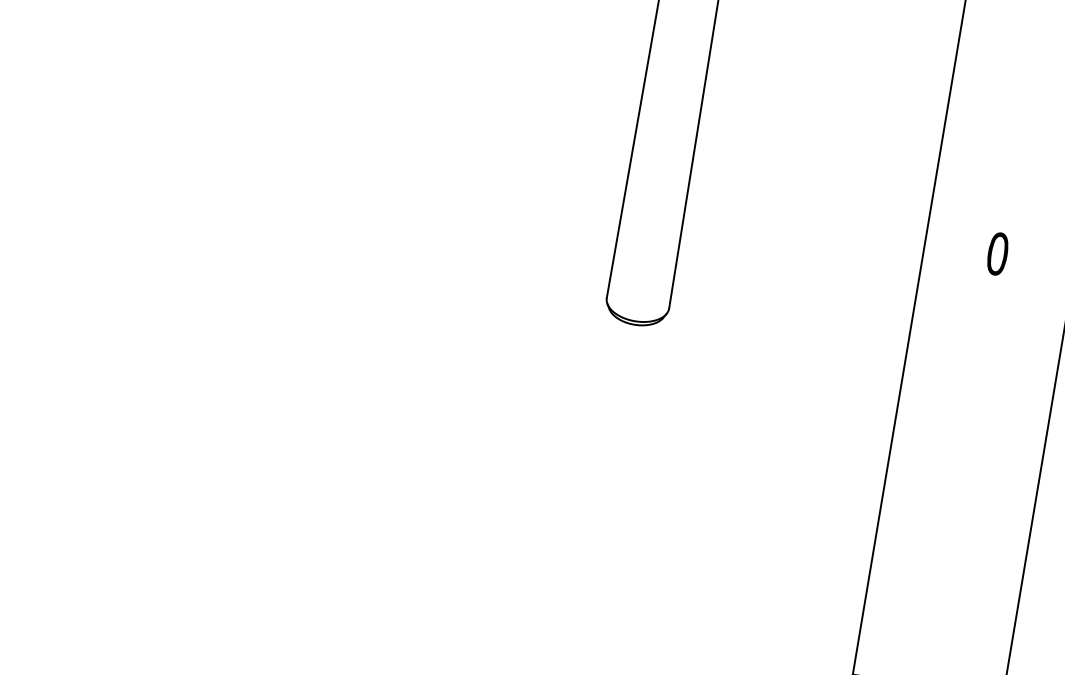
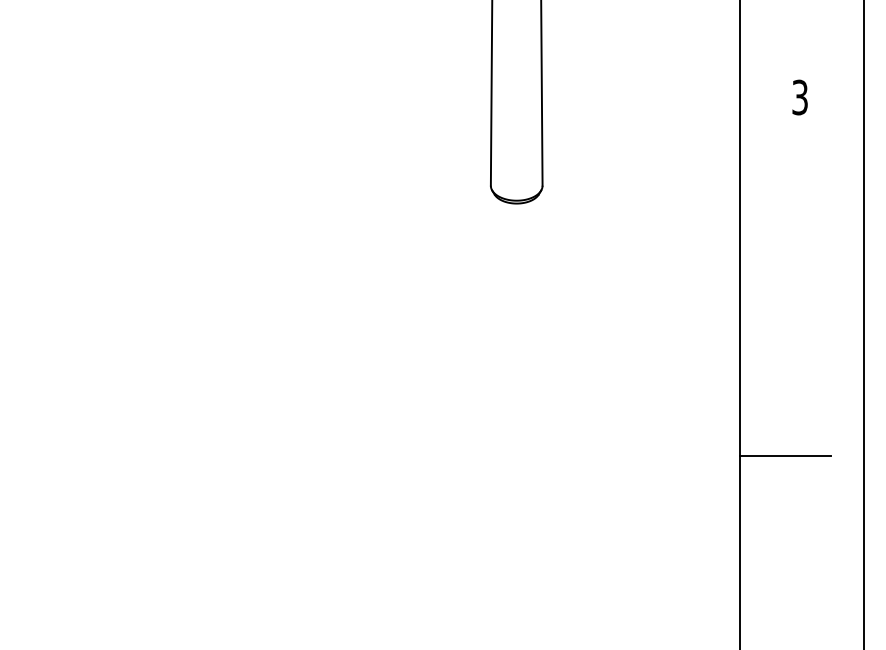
text: (998, 254) -> (800, 97), 0 -> 3

